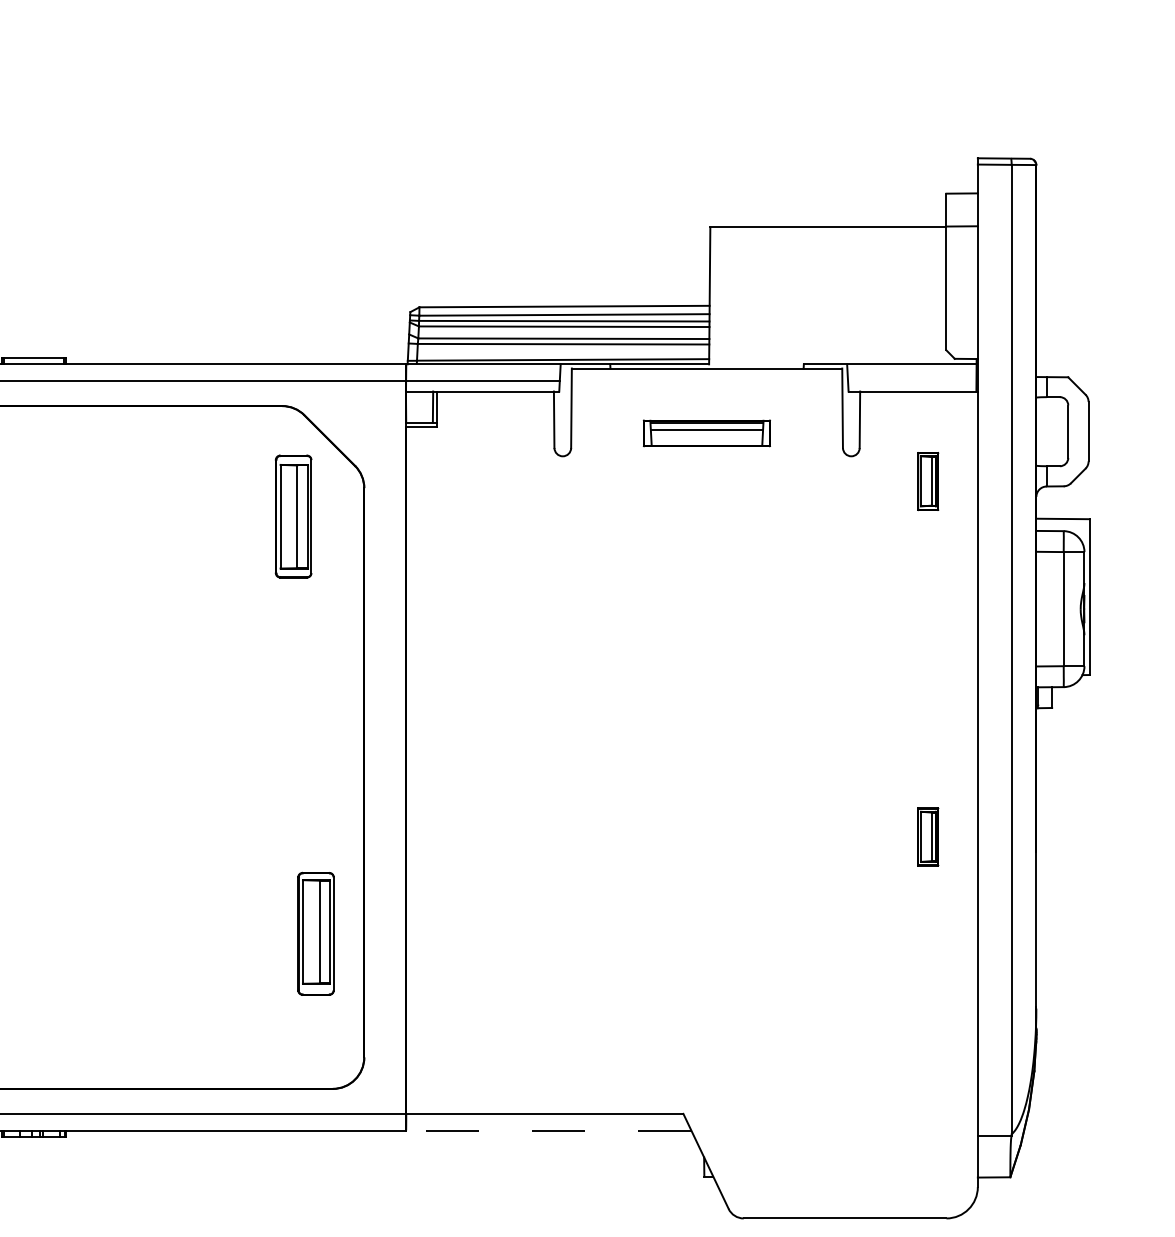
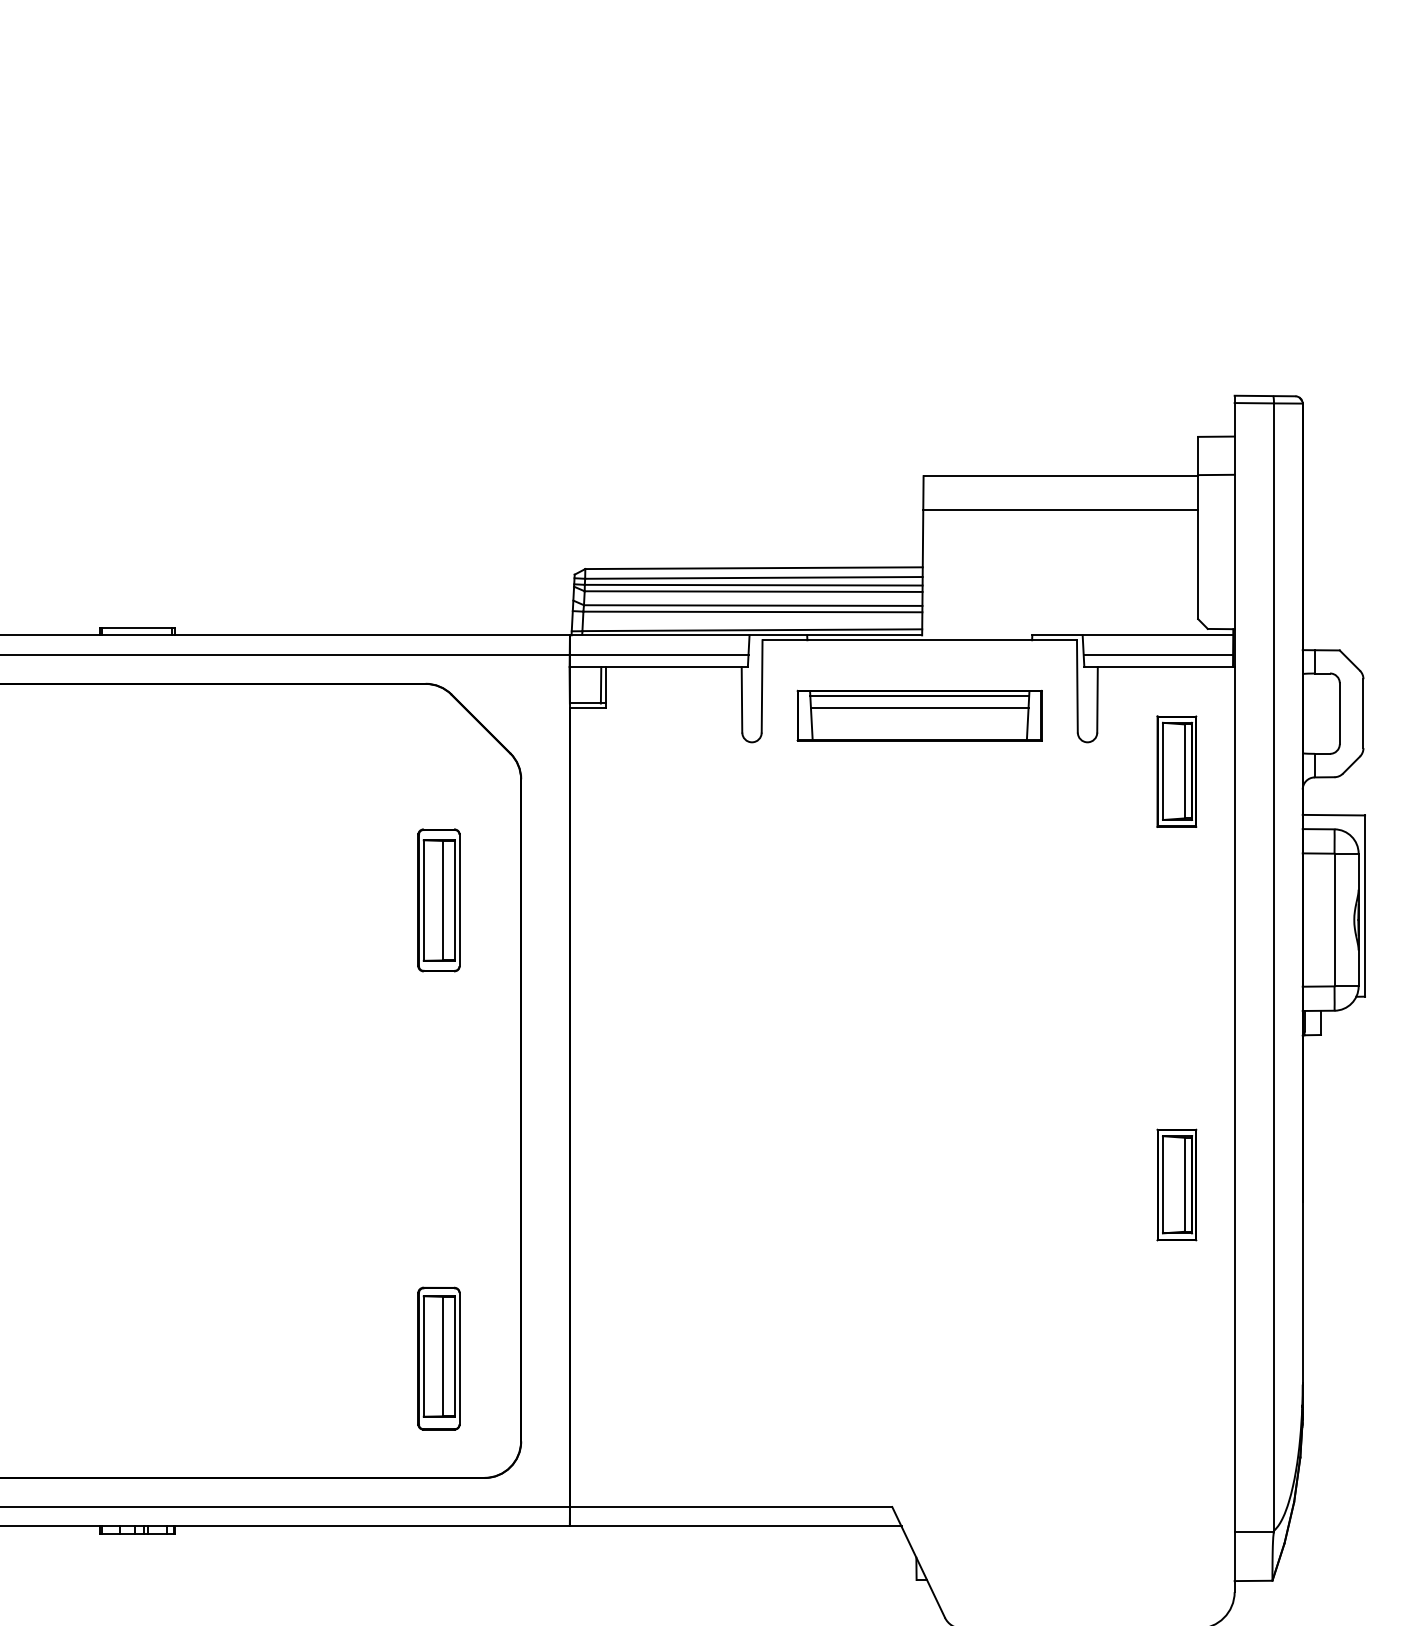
line: (828, 256) -> (1060, 510), added
line: (912, 380) -> (1158, 654), added
part: (706, 433) -> (919, 715), size x1.67
part: (927, 481) -> (1176, 771), size x1.67
part: (293, 516) -> (438, 900), moved
part: (927, 836) -> (1176, 1184), size x1.67
part: (315, 933) -> (438, 1358), moved
line: (548, 1130) -> (735, 1526), dashed -> solid

